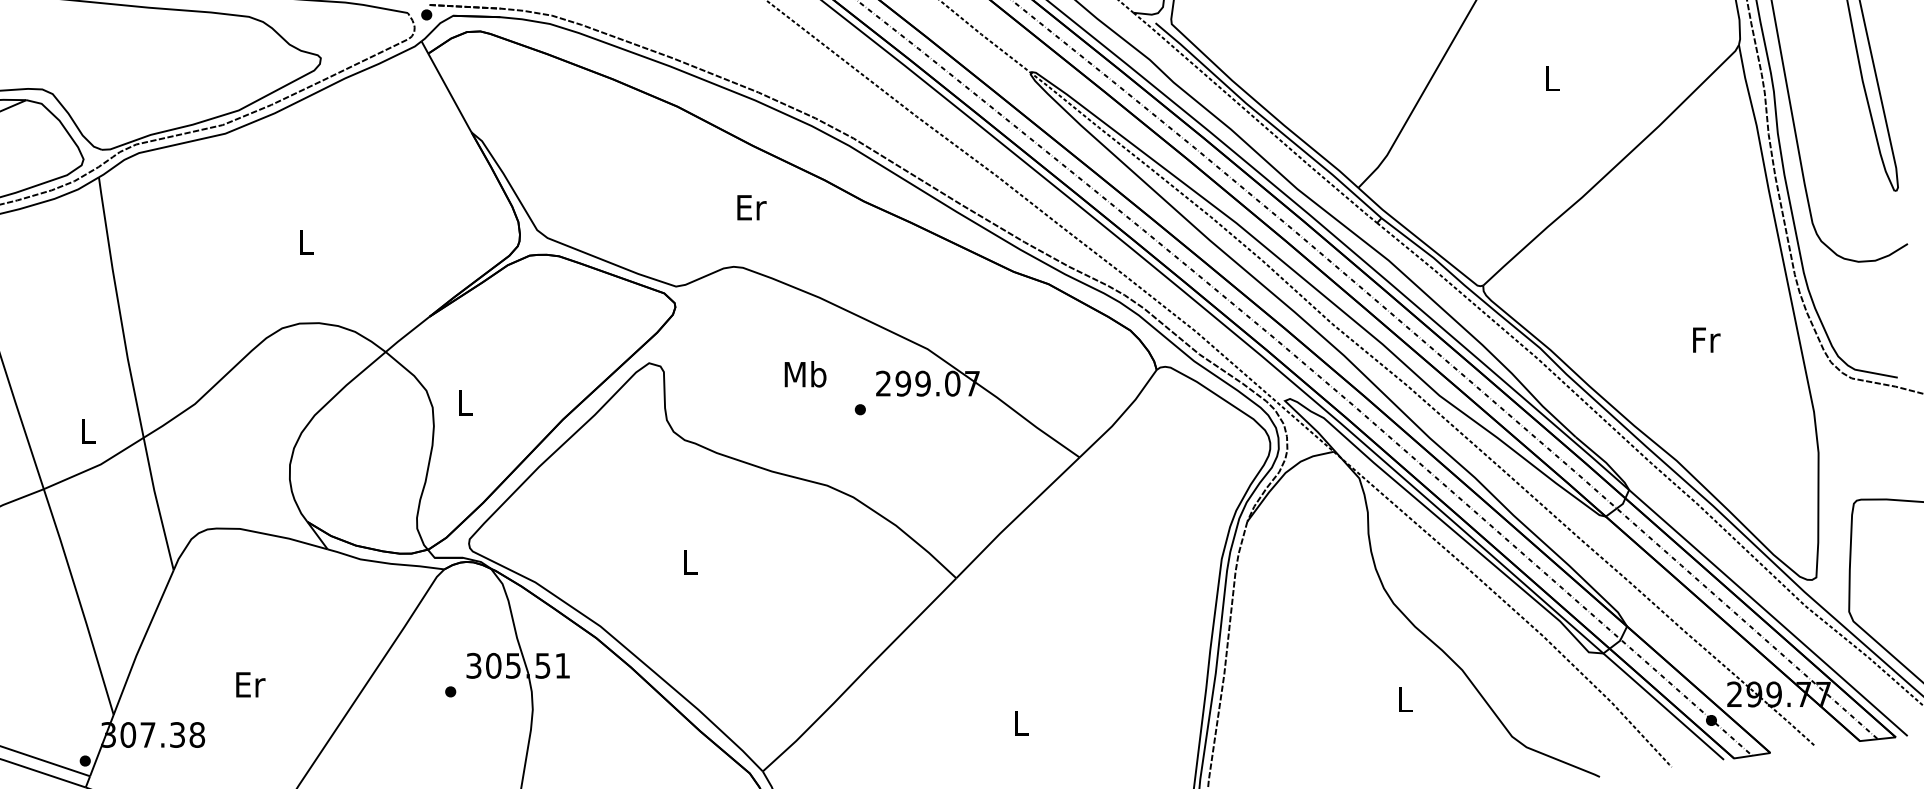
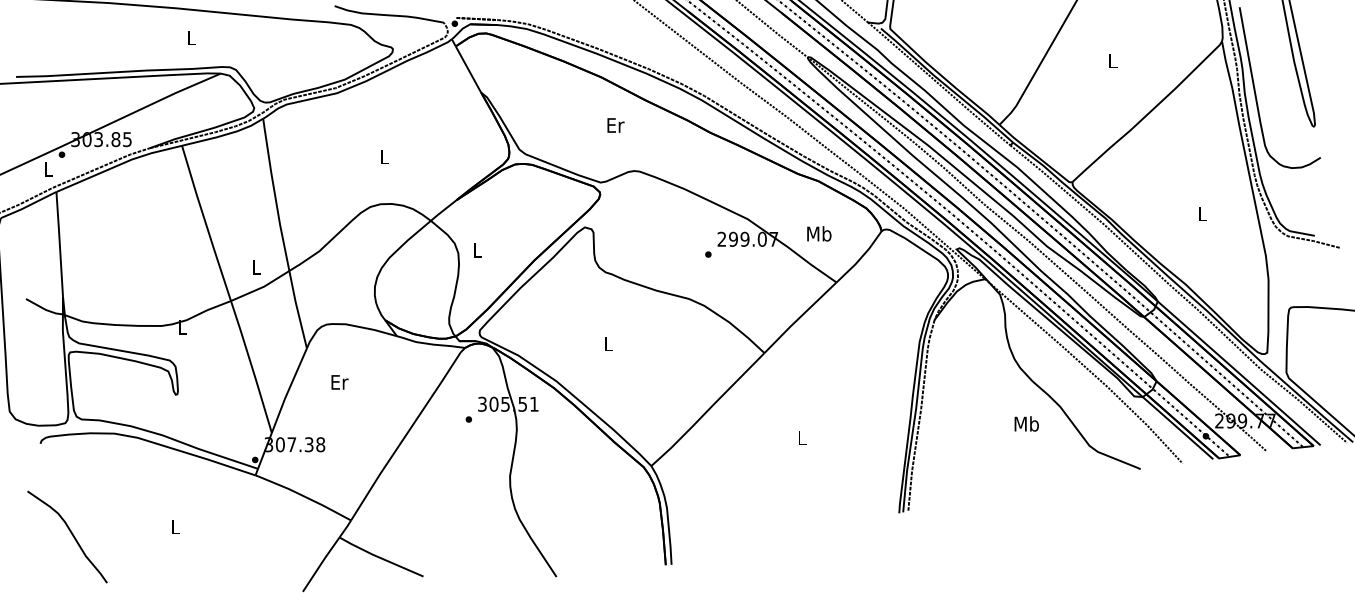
text: (751, 207) -> (615, 125), moved
text: (1707, 339) -> (1203, 213), Fr -> L
text: (805, 373) -> (819, 233), moved
text: (249, 684) -> (339, 382), moved
text: (1404, 698) -> (1026, 423), L -> Mb

